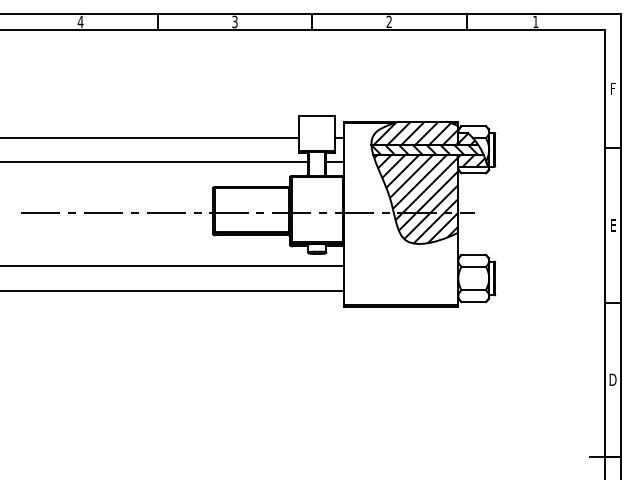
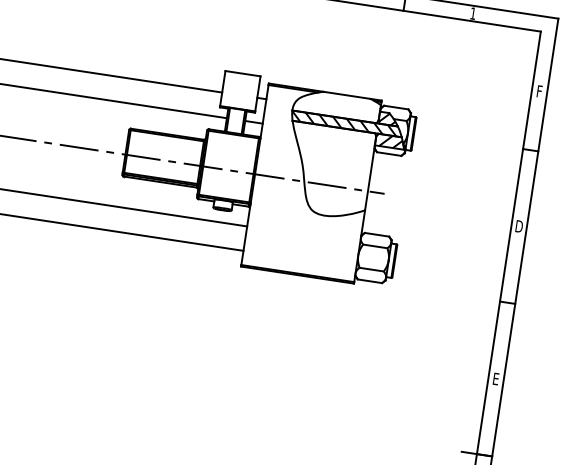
hatch: (415, 132) -> (337, 104), removed
hatch: (416, 198) -> (328, 170), removed
text: (612, 225) -> (518, 226), E -> D
text: (612, 379) -> (495, 378), D -> E

